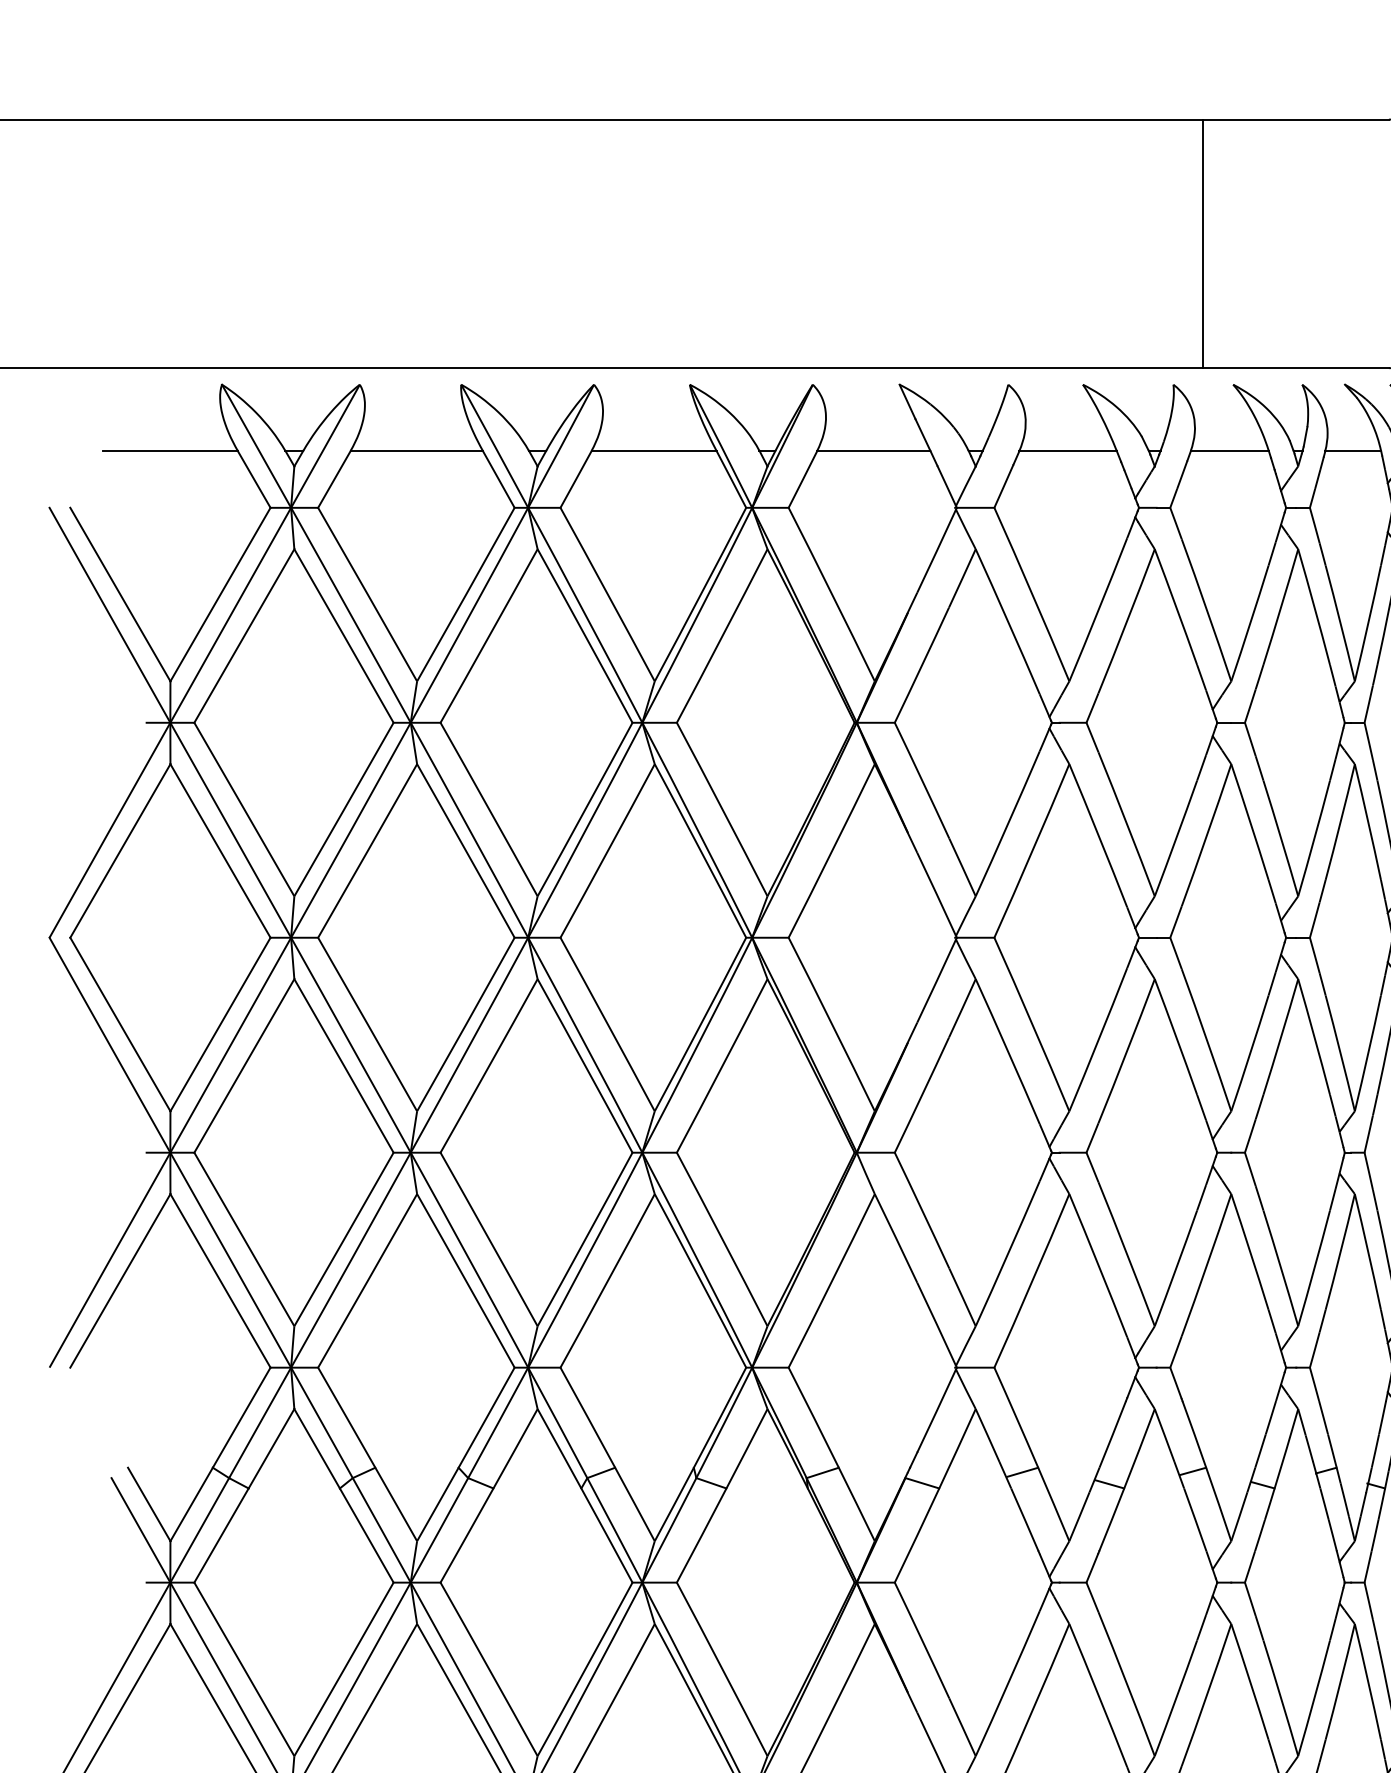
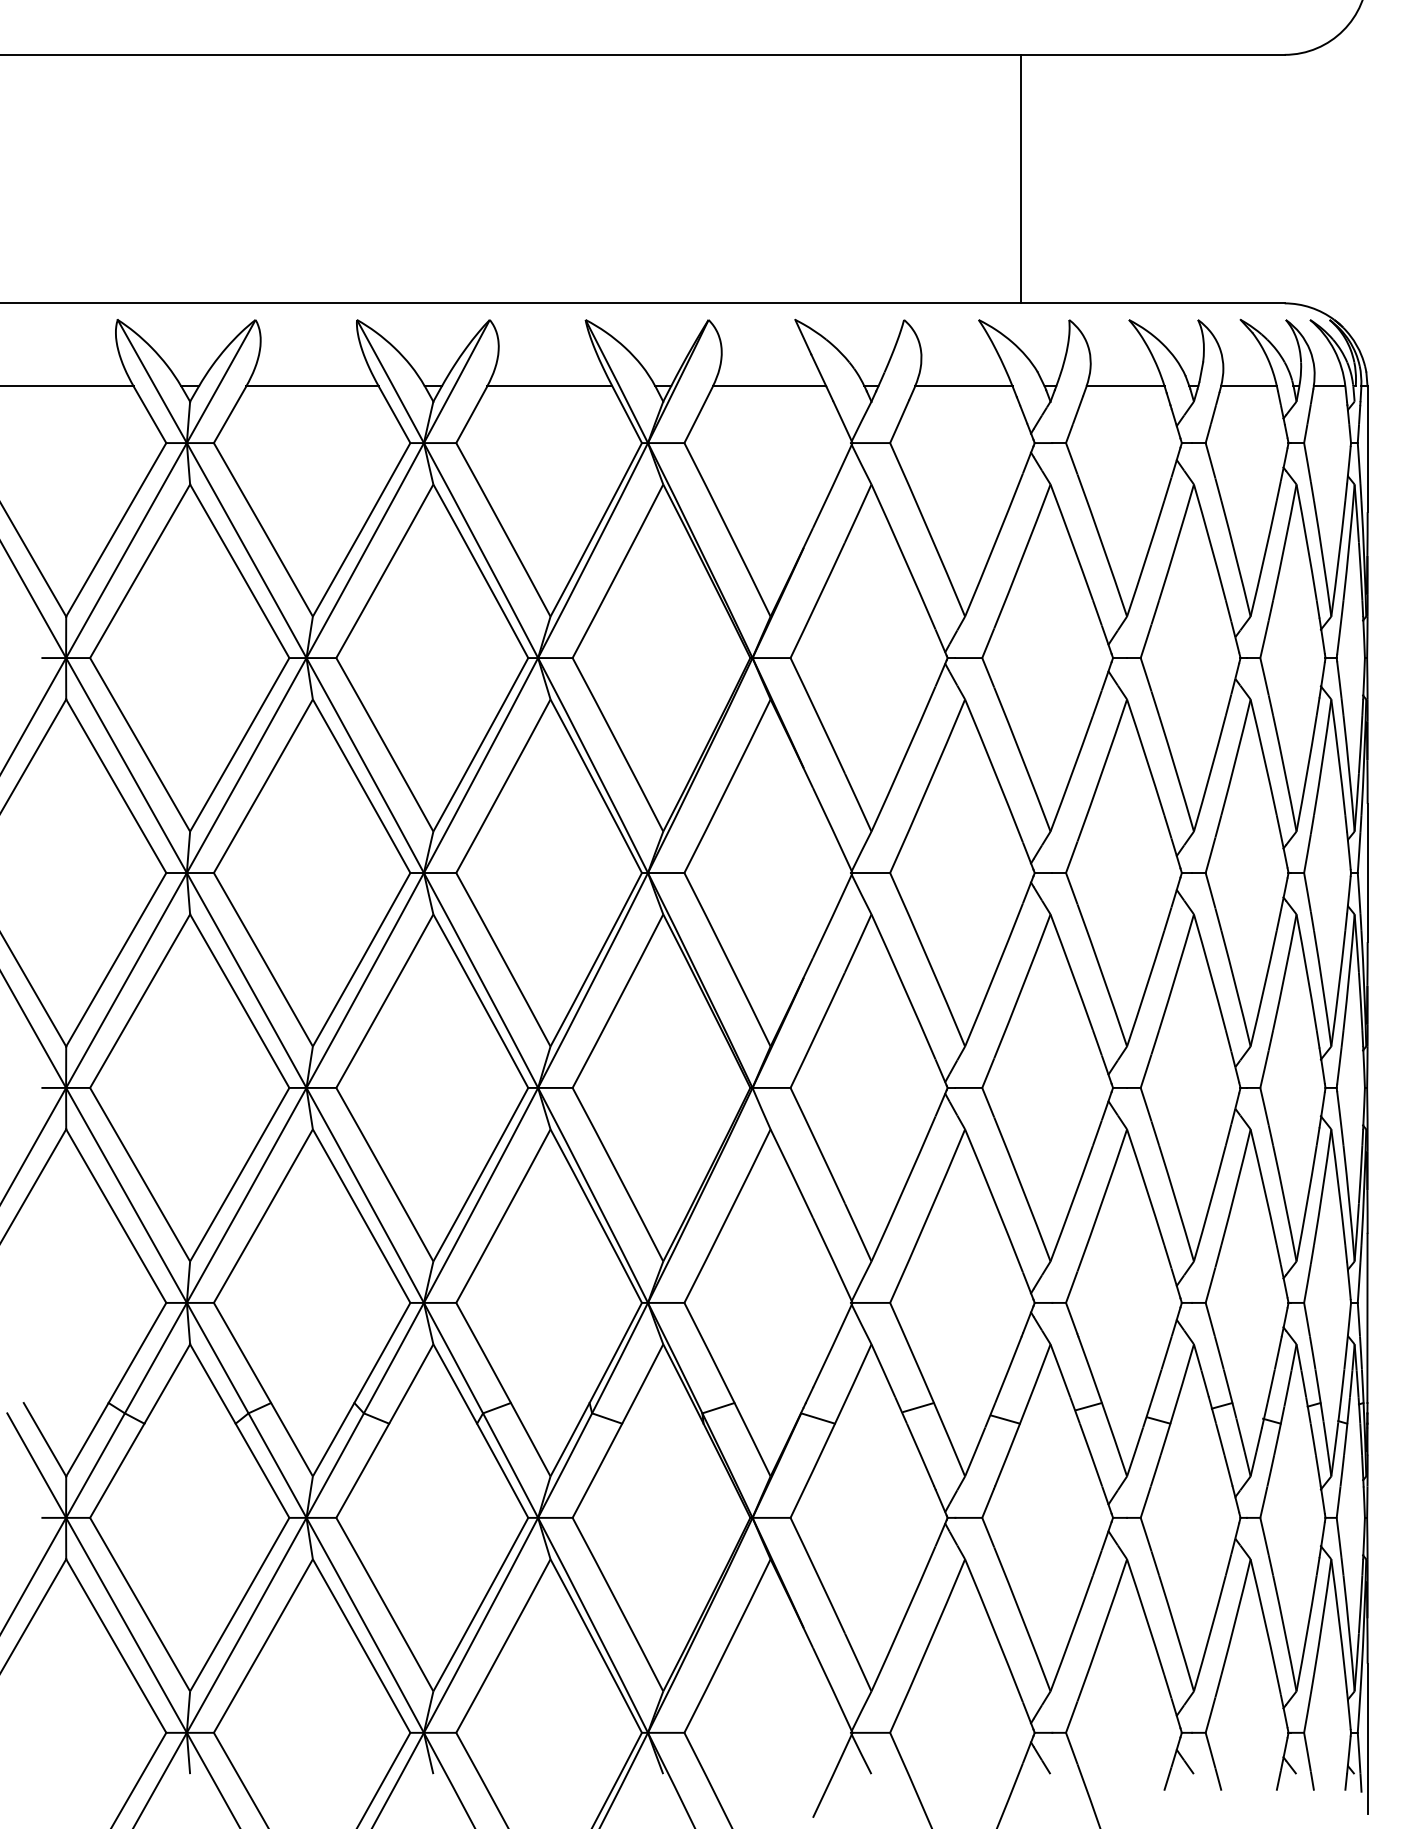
line: (1202, 243) -> (1021, 178), moved

